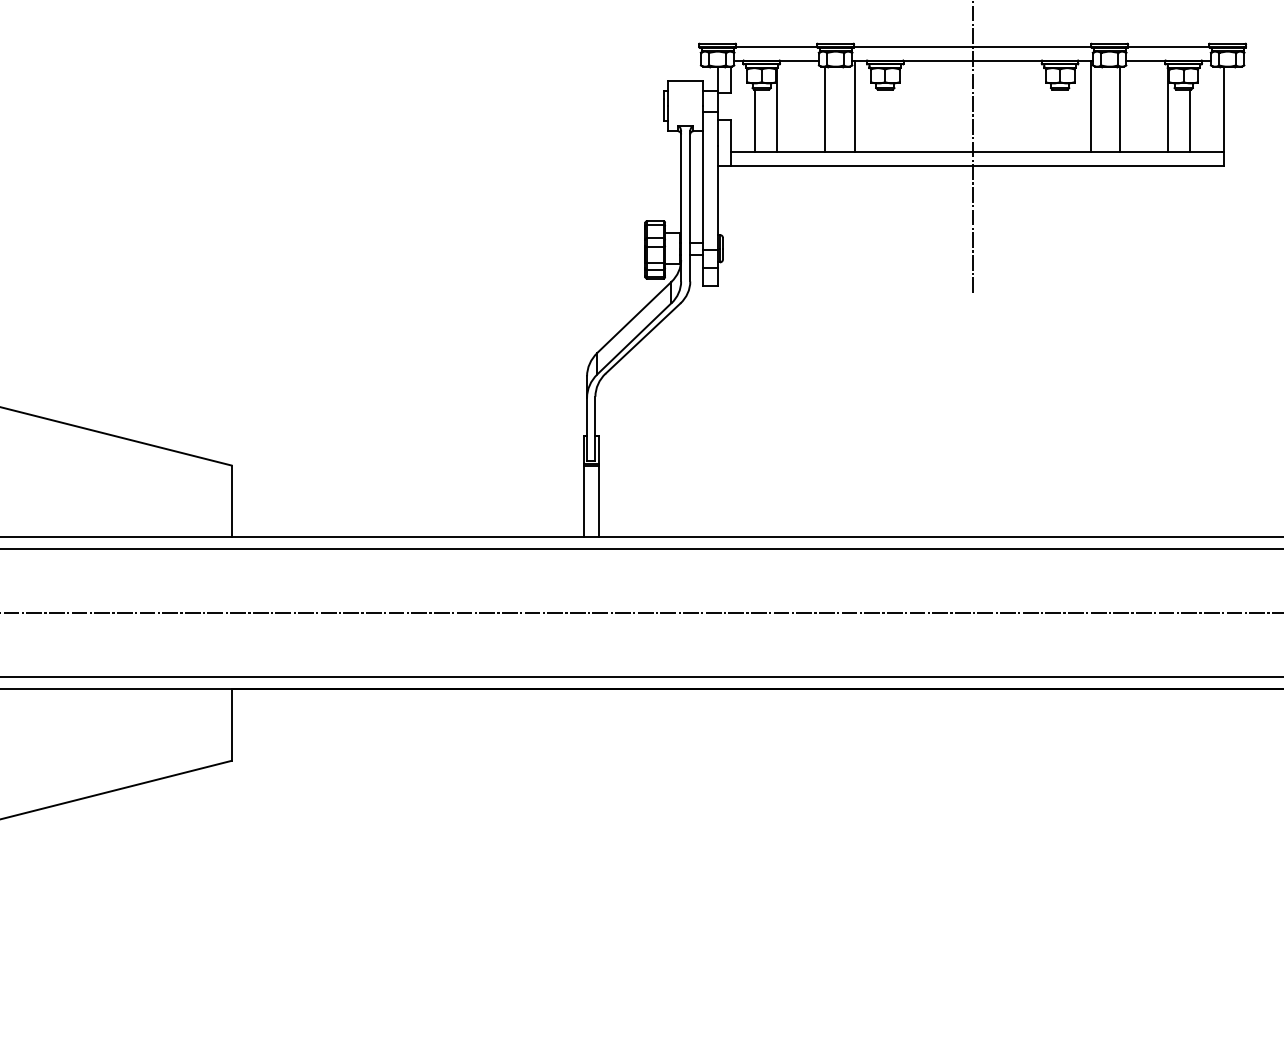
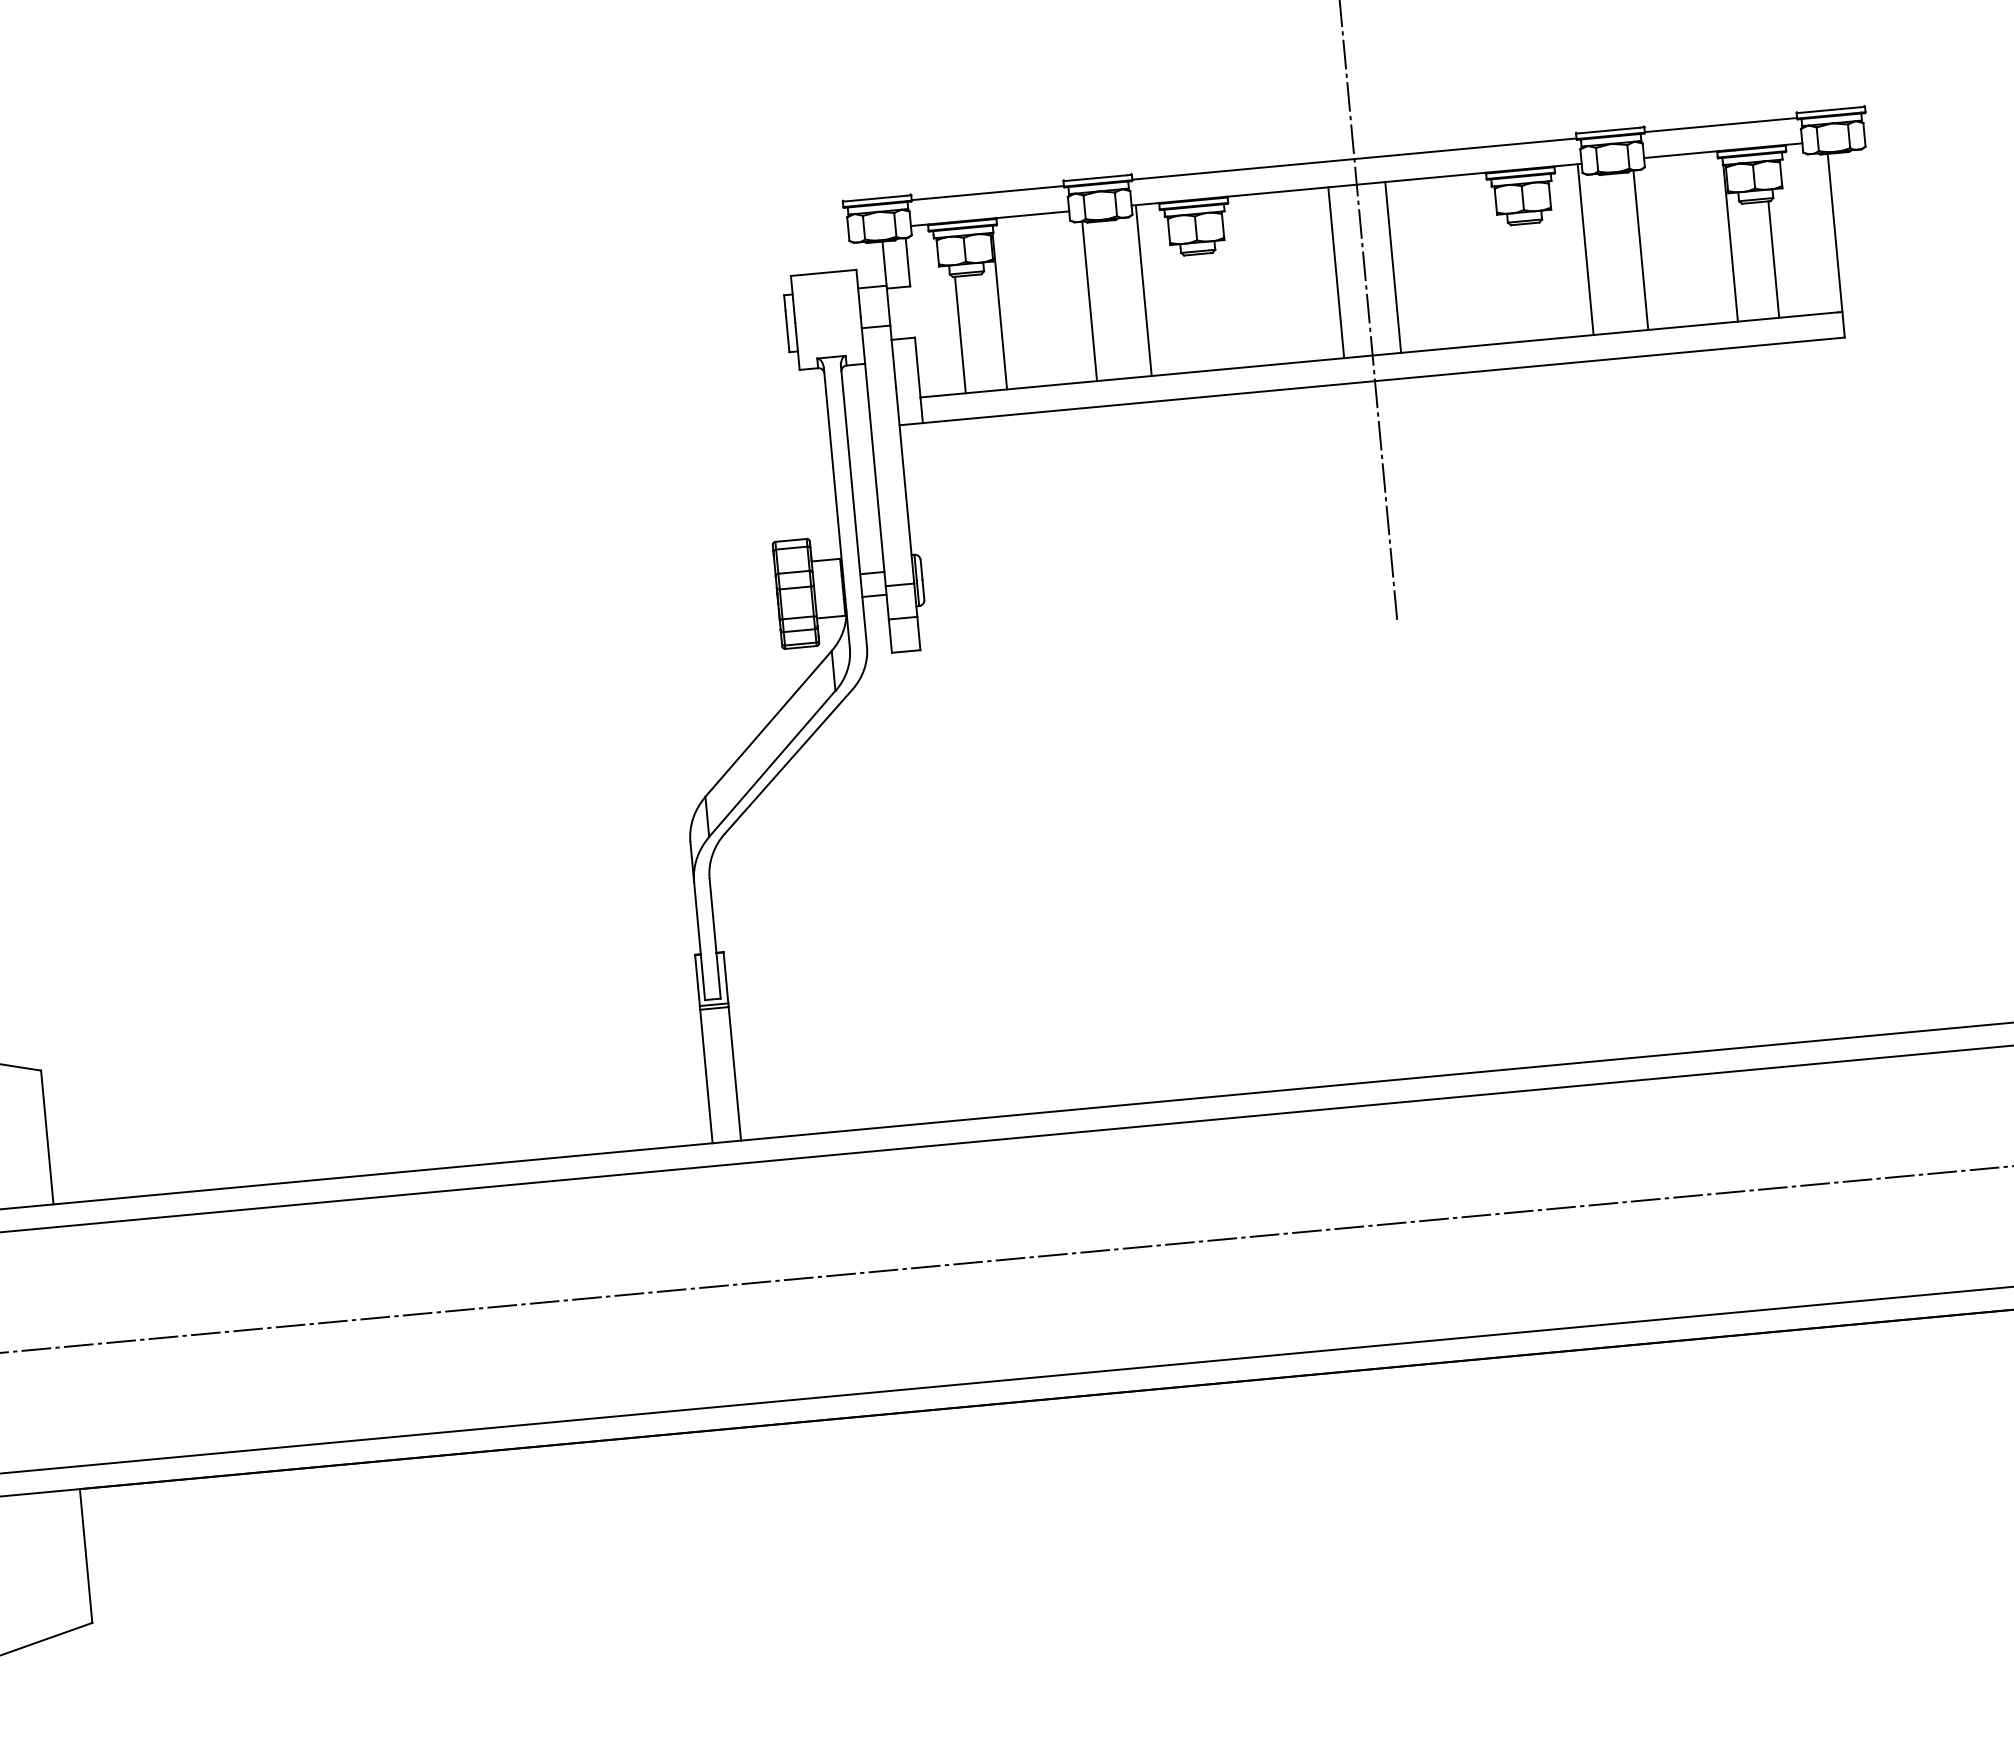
line: (957, 105) -> (1336, 271), added
line: (987, 105) -> (1392, 266), added

